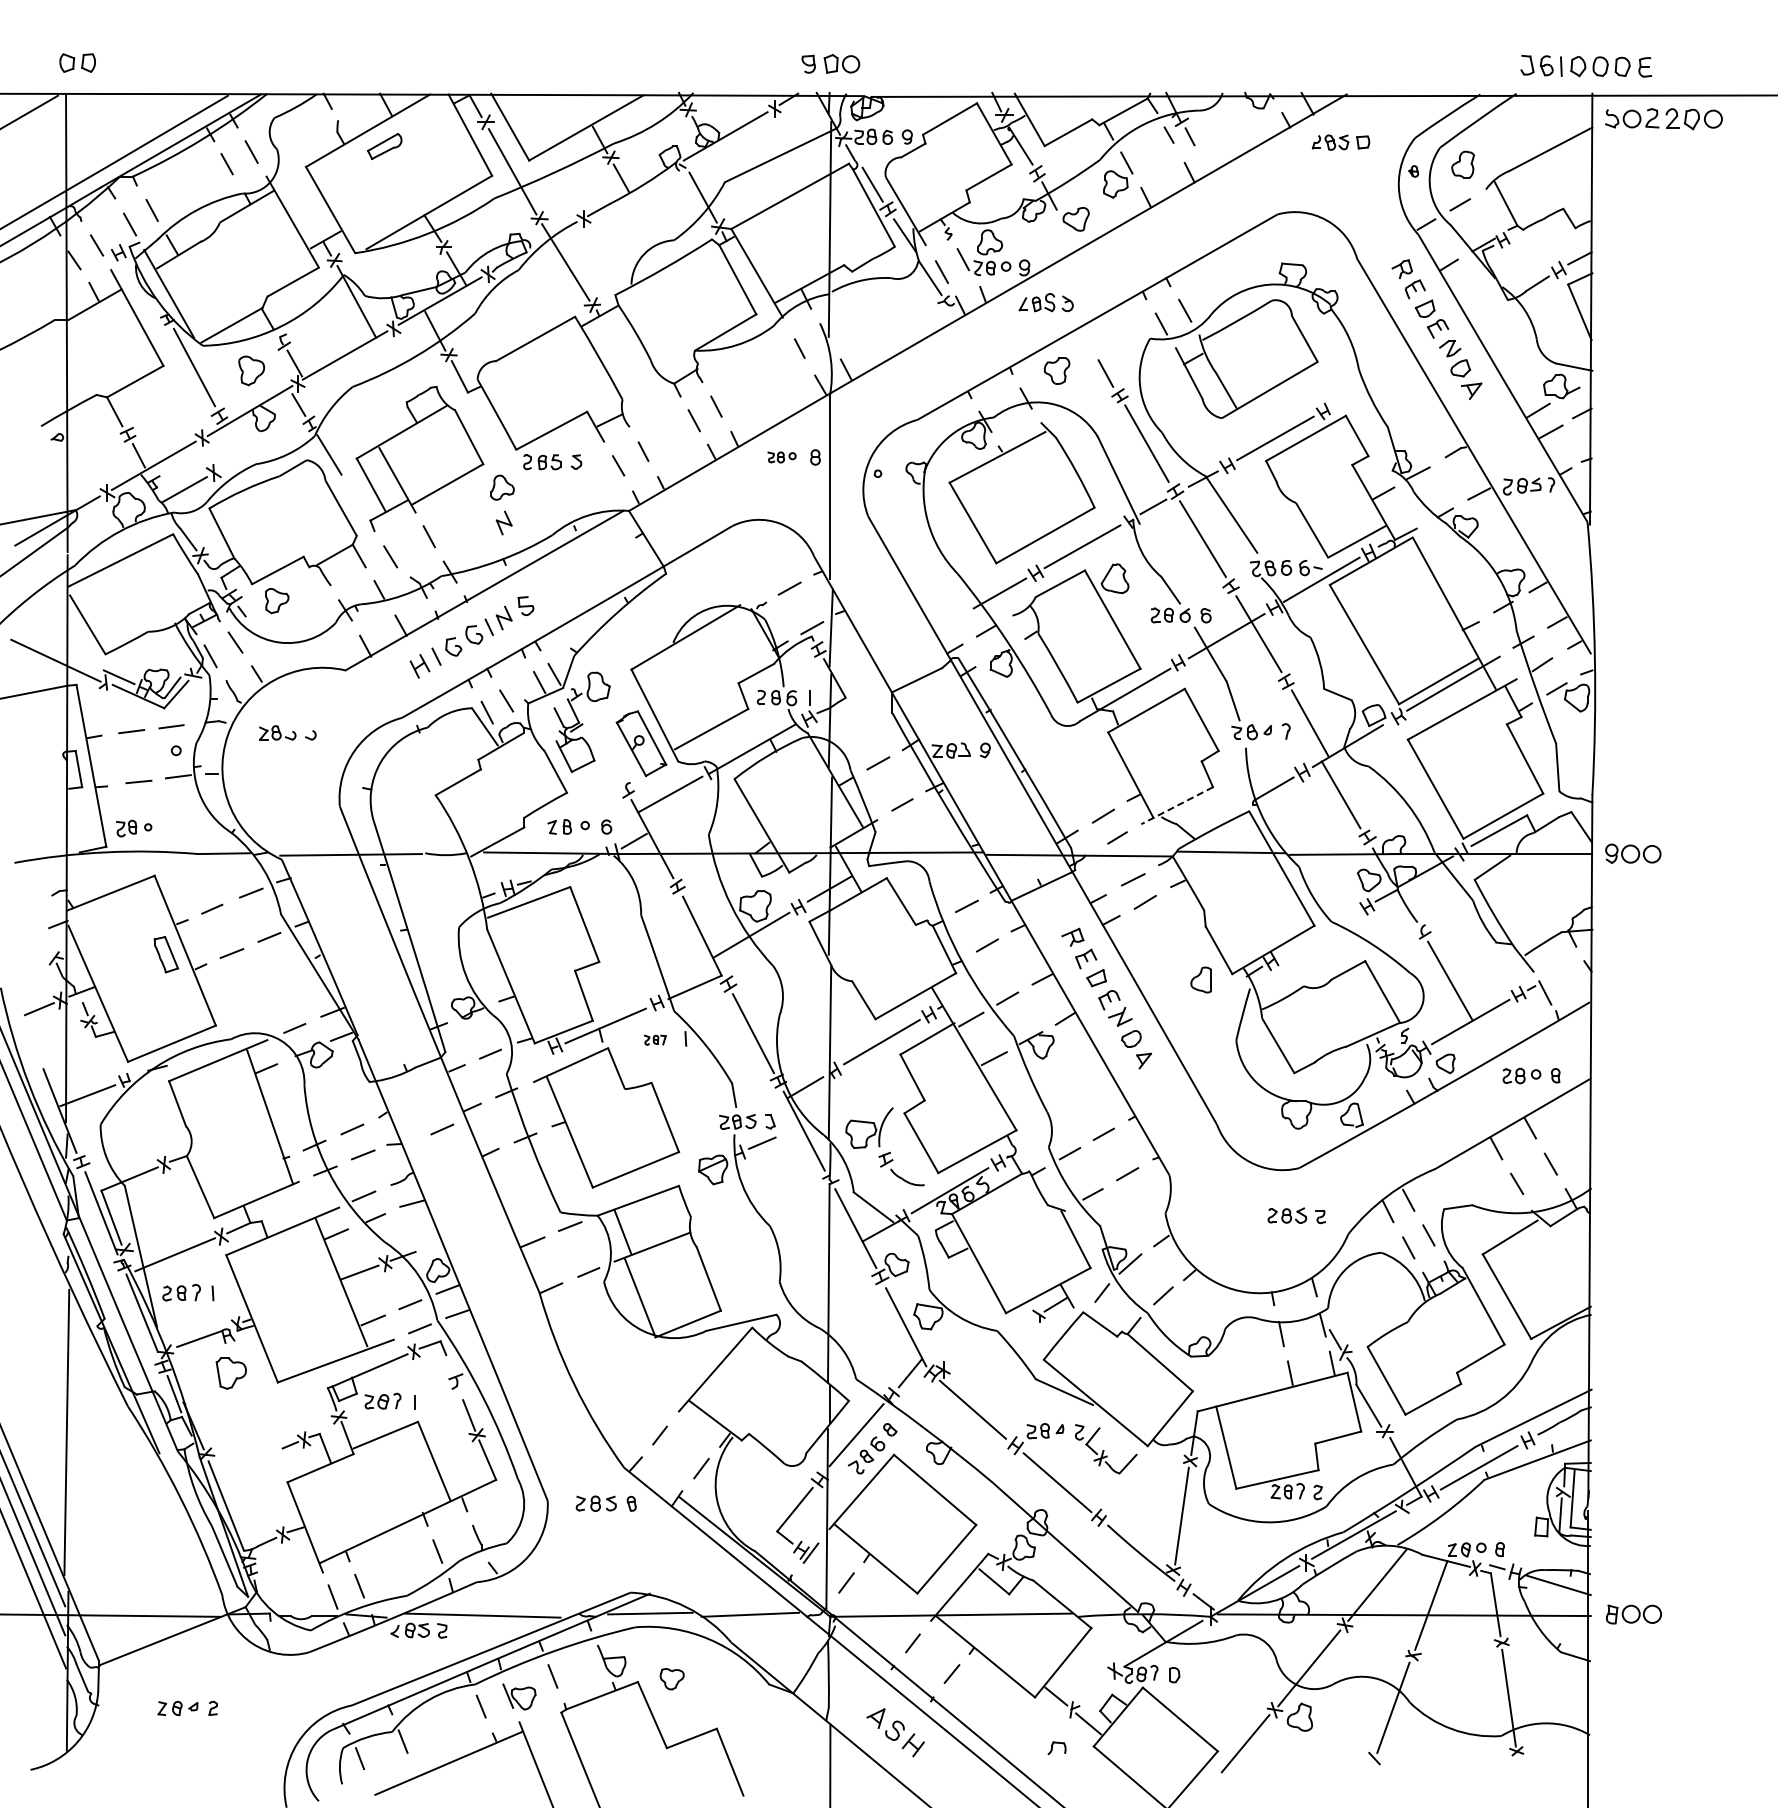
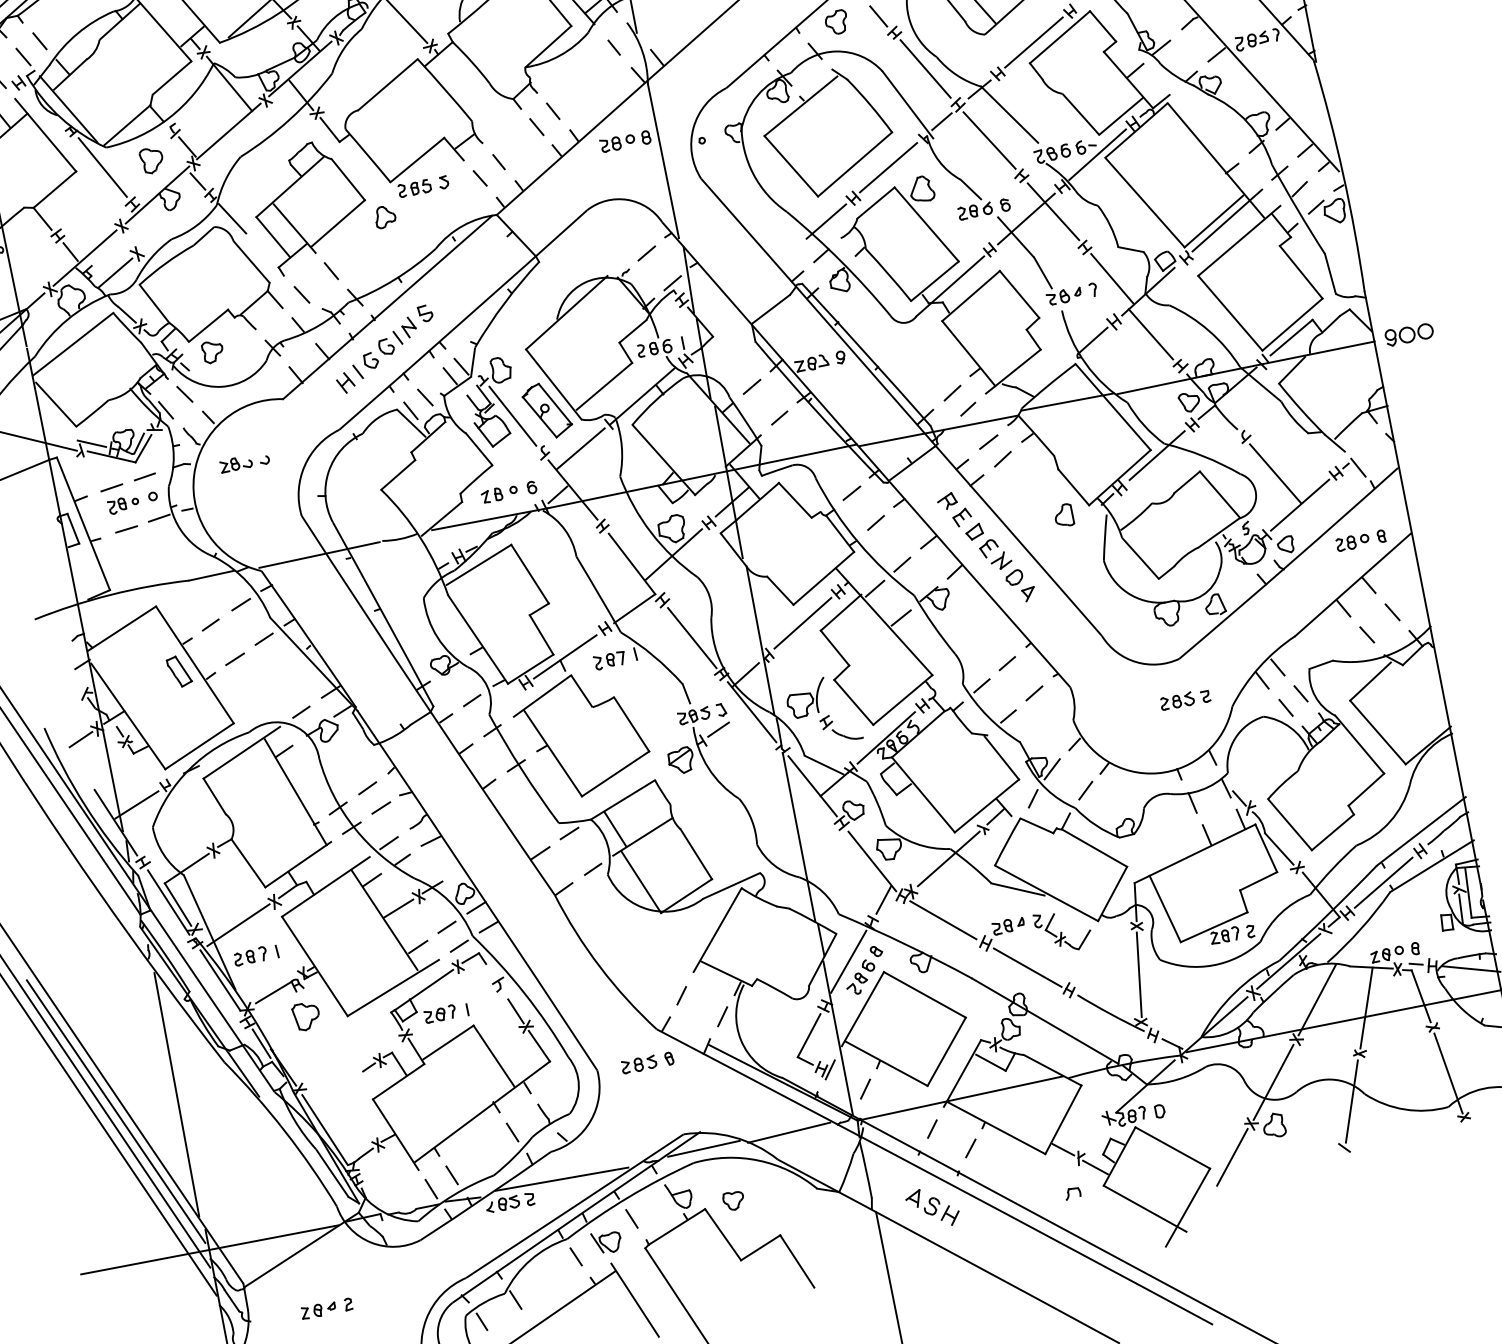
part: (781, 457) -> (617, 143), size x1.43
part: (503, 522) -> (392, 246), removed
line: (601, 741) -> (512, 415), added
line: (1176, 805) -> (1012, 371), dashed -> solid
part: (134, 828) -> (123, 504), moved
line: (1320, 933) -> (1157, 455), added
part: (655, 1039) -> (609, 659), size x1.67
line: (442, 1129) -> (444, 772), removed
line: (993, 1341) -> (949, 858), added

